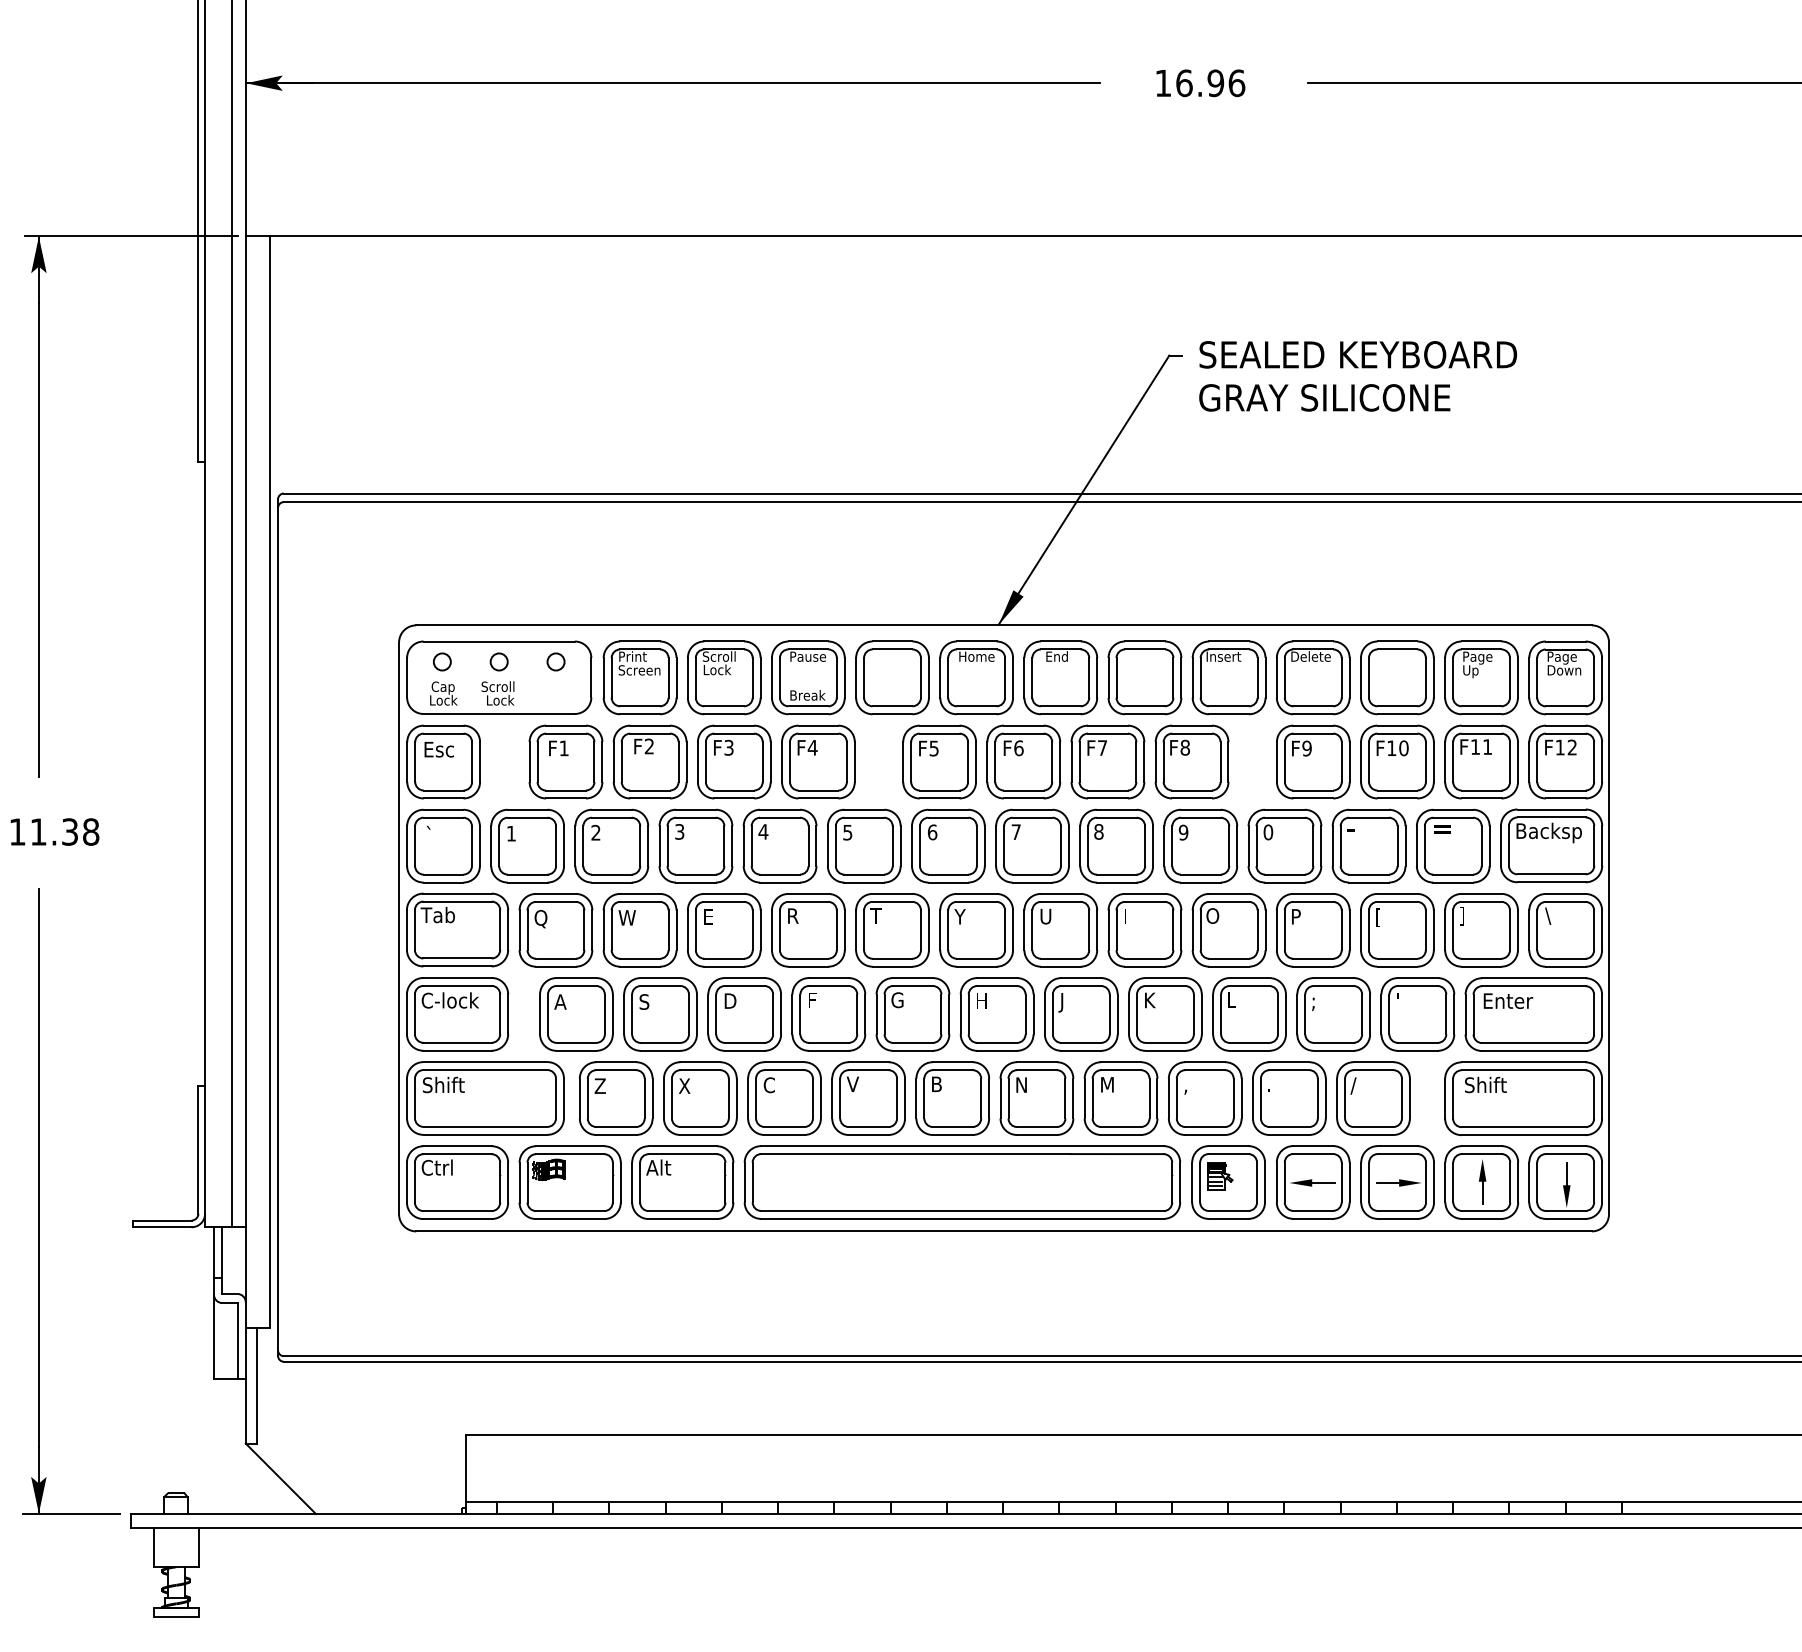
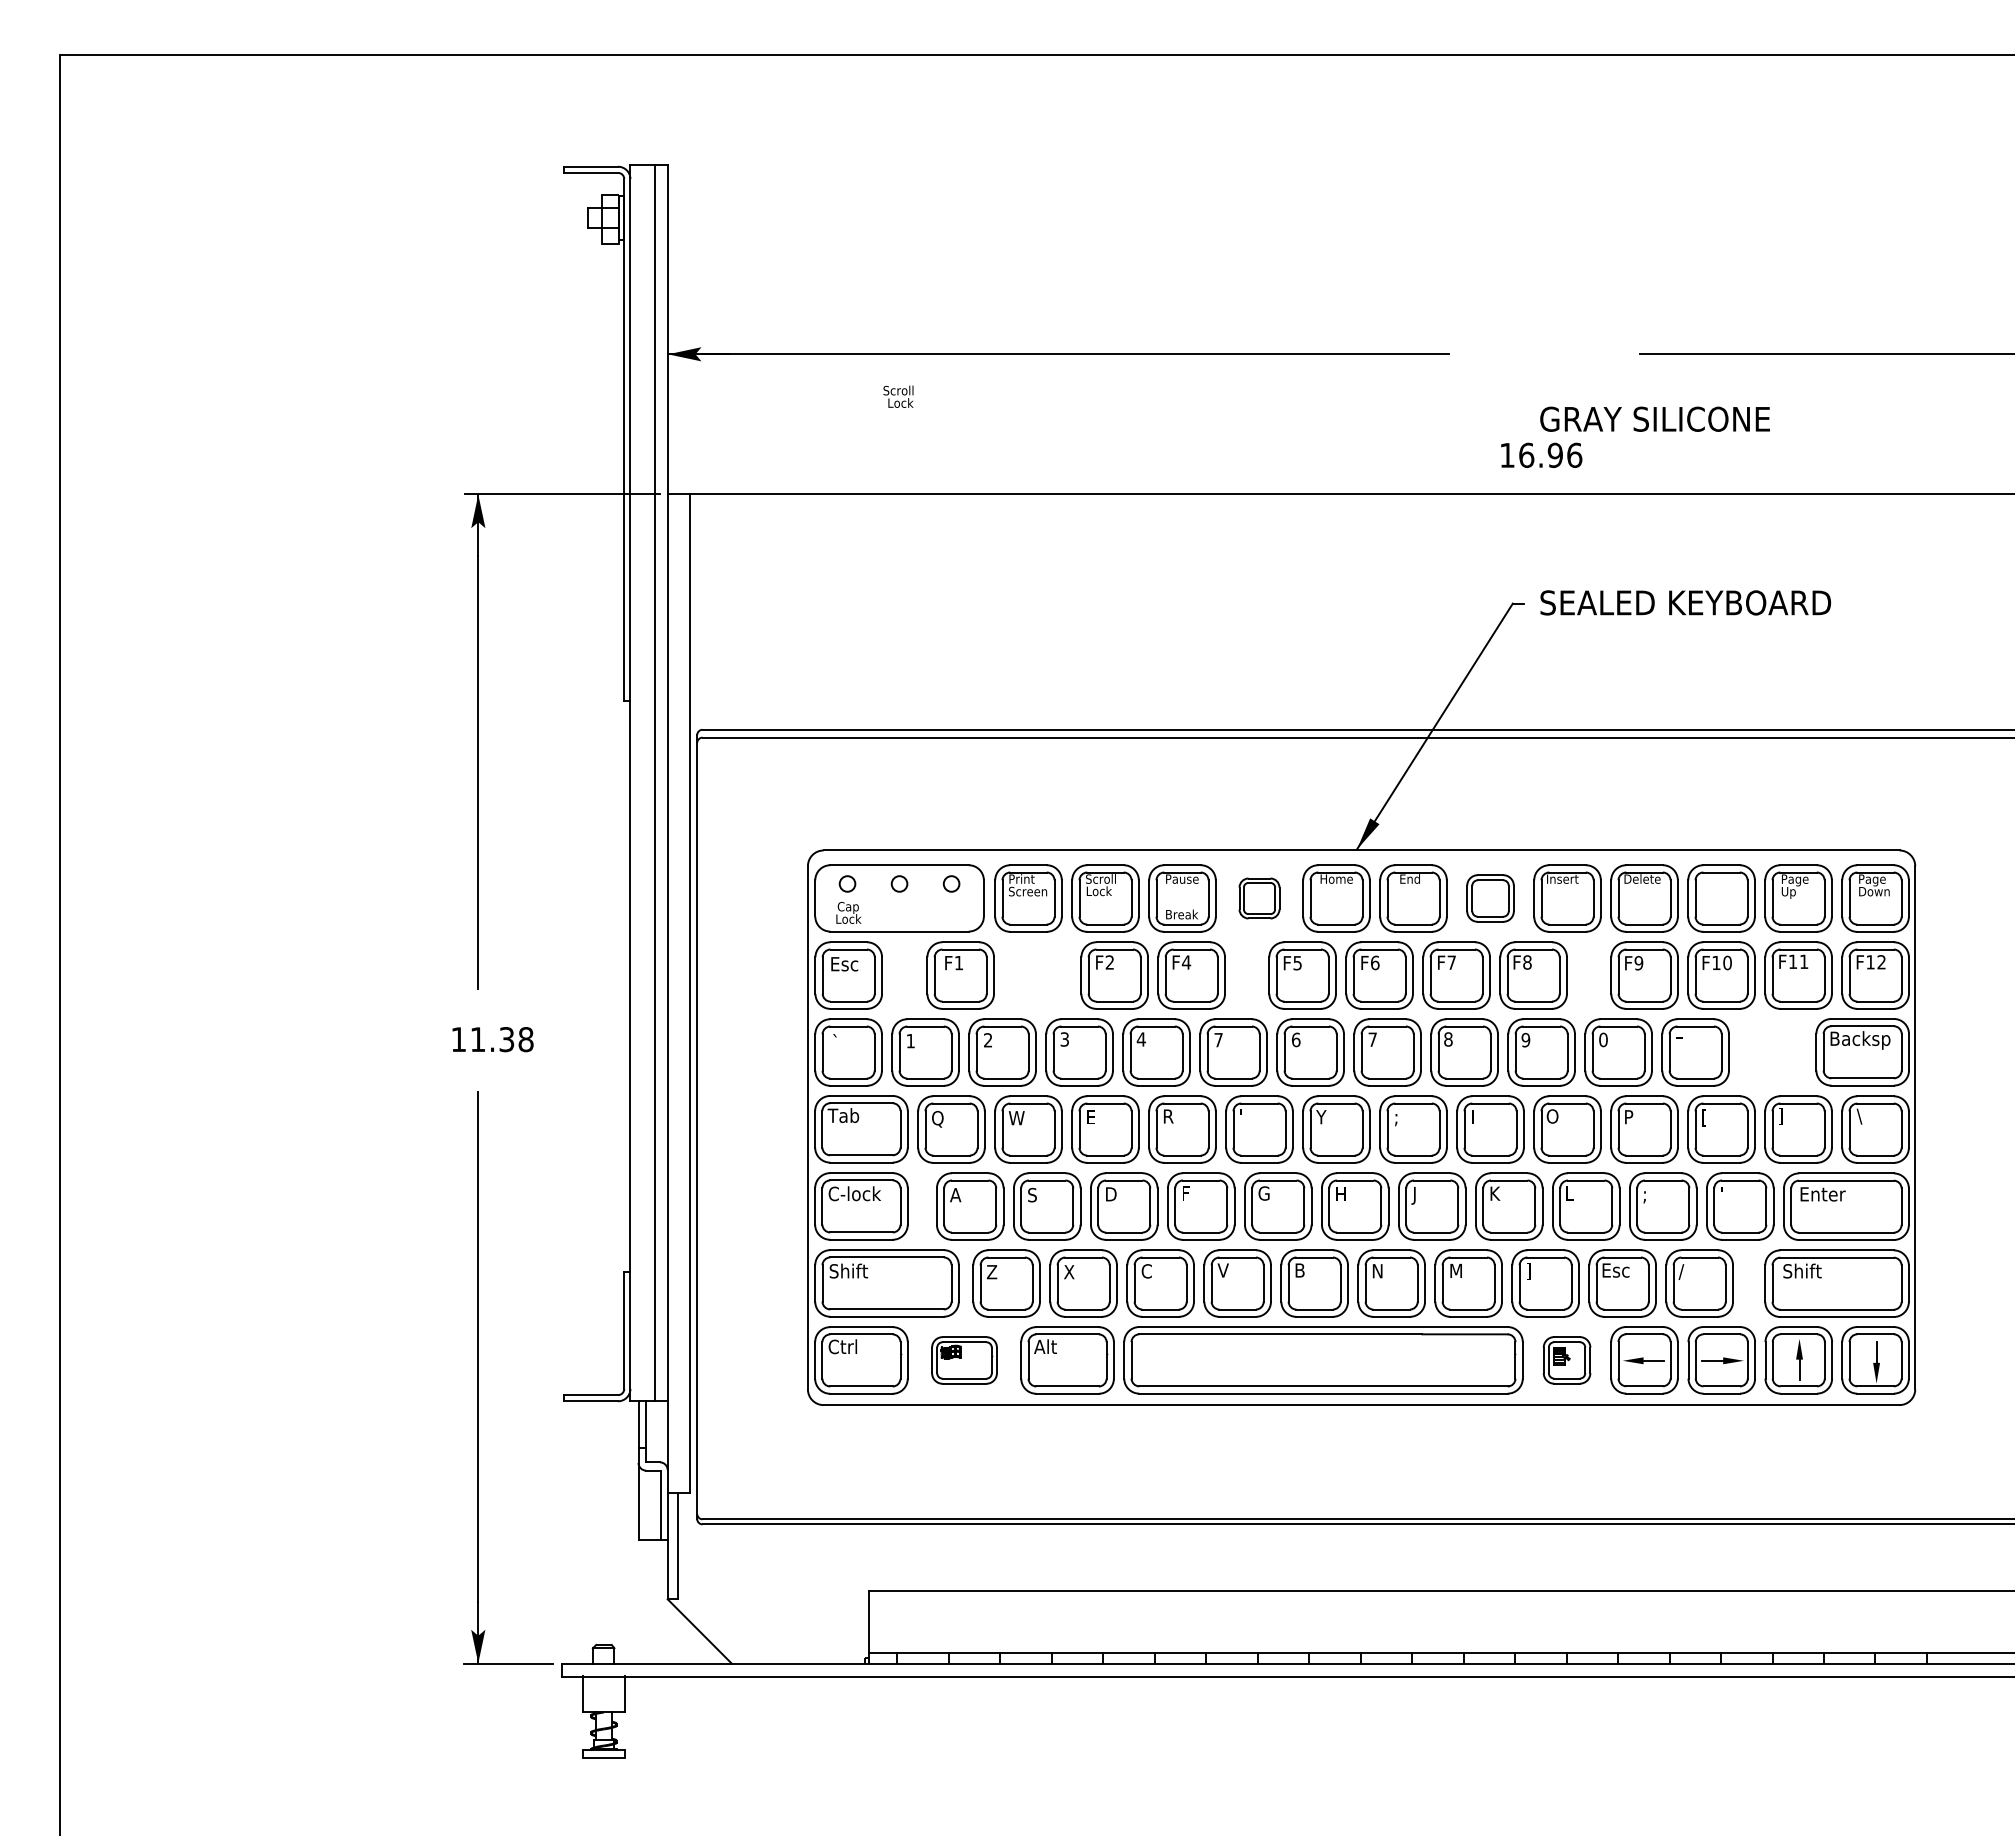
text: (1200, 82) -> (1541, 454), moved
text: (1324, 397) -> (1654, 418), moved
part: (892, 677) -> (1259, 898), size x0.6
part: (1144, 677) -> (1490, 898), size x0.7
text: (498, 693) -> (898, 396), moved
text: (728, 747) -> (1109, 962), F3 -> F2
part: (649, 761) -> (1037, 975), removed
text: (847, 833) -> (1218, 1040), 5 -> 7
part: (1453, 846) -> (1772, 1052), removed
text: (876, 916) -> (1244, 1116), T -> '
text: (1045, 917) -> (1399, 1117), U -> ;
text: (1281, 1084) -> (1615, 1270), . -> Esc
text: (1186, 1085) -> (1528, 1271), , -> ]
part: (570, 1182) -> (964, 1360), size x0.7
part: (1227, 1182) -> (1566, 1360), size x0.7

